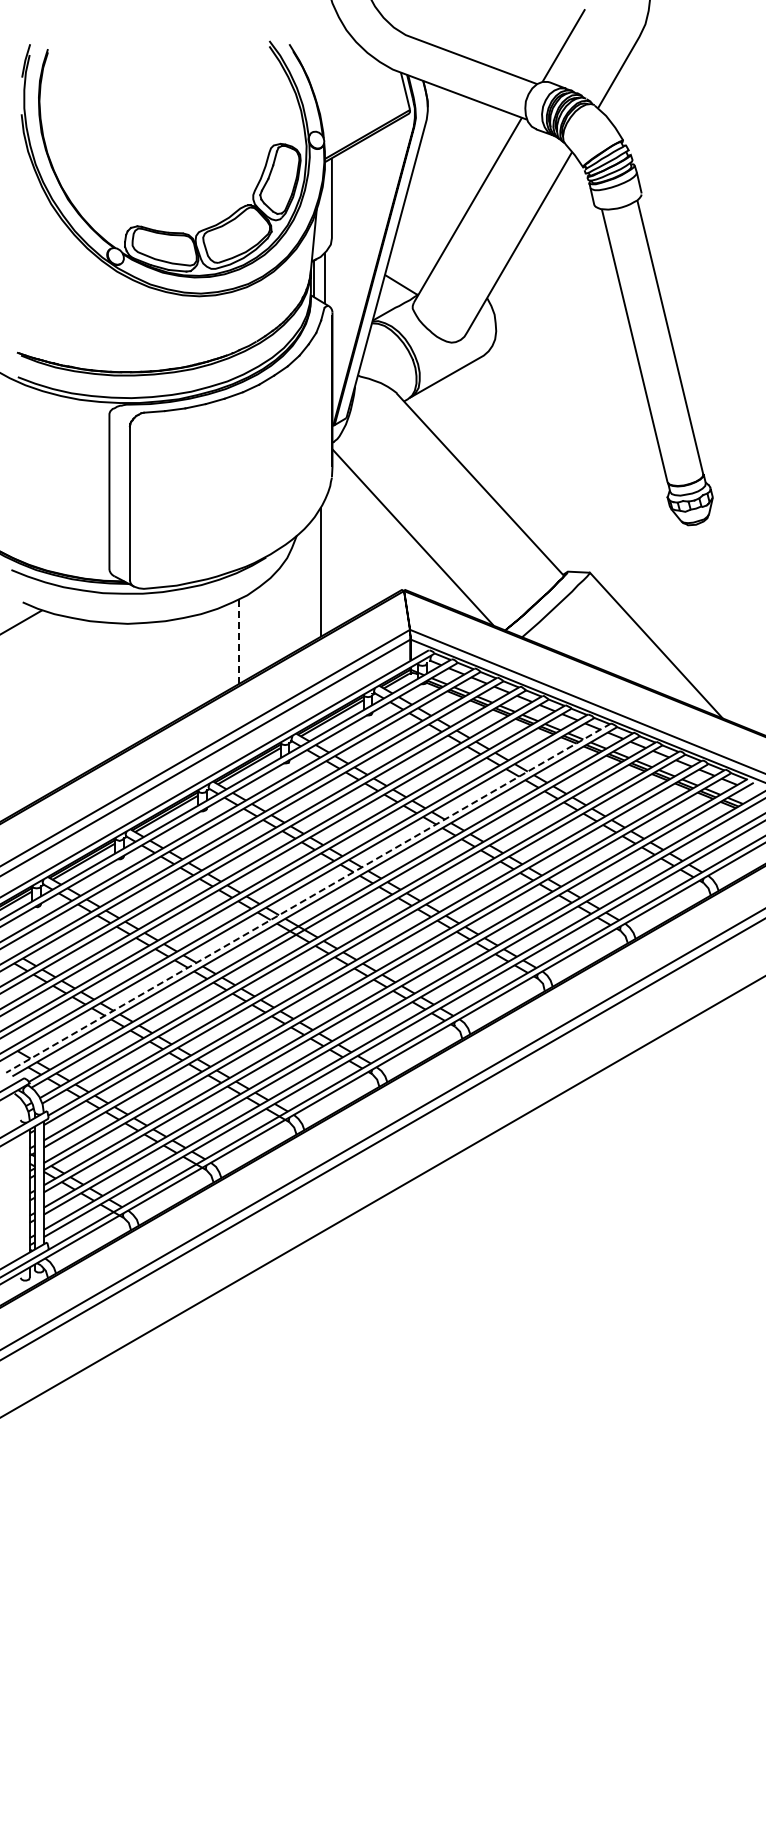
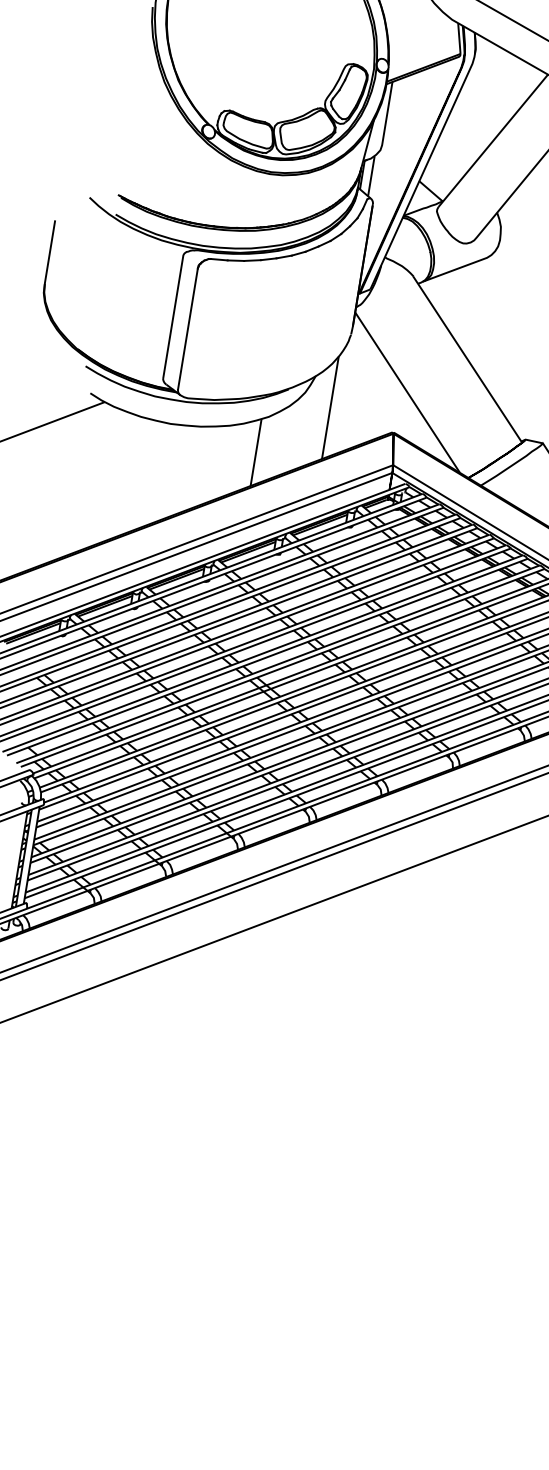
line: (238, 642) -> (255, 453), dashed -> solid
line: (308, 898) -> (278, 664), dashed -> solid

